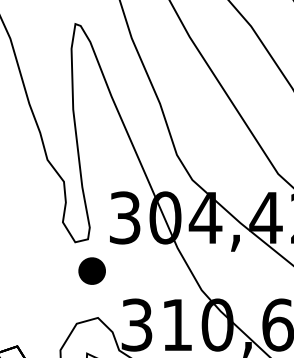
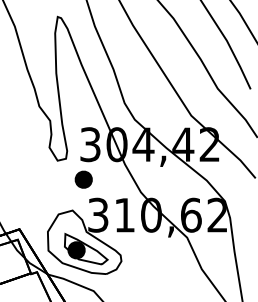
part: (91, 270) -> (83, 179), moved

